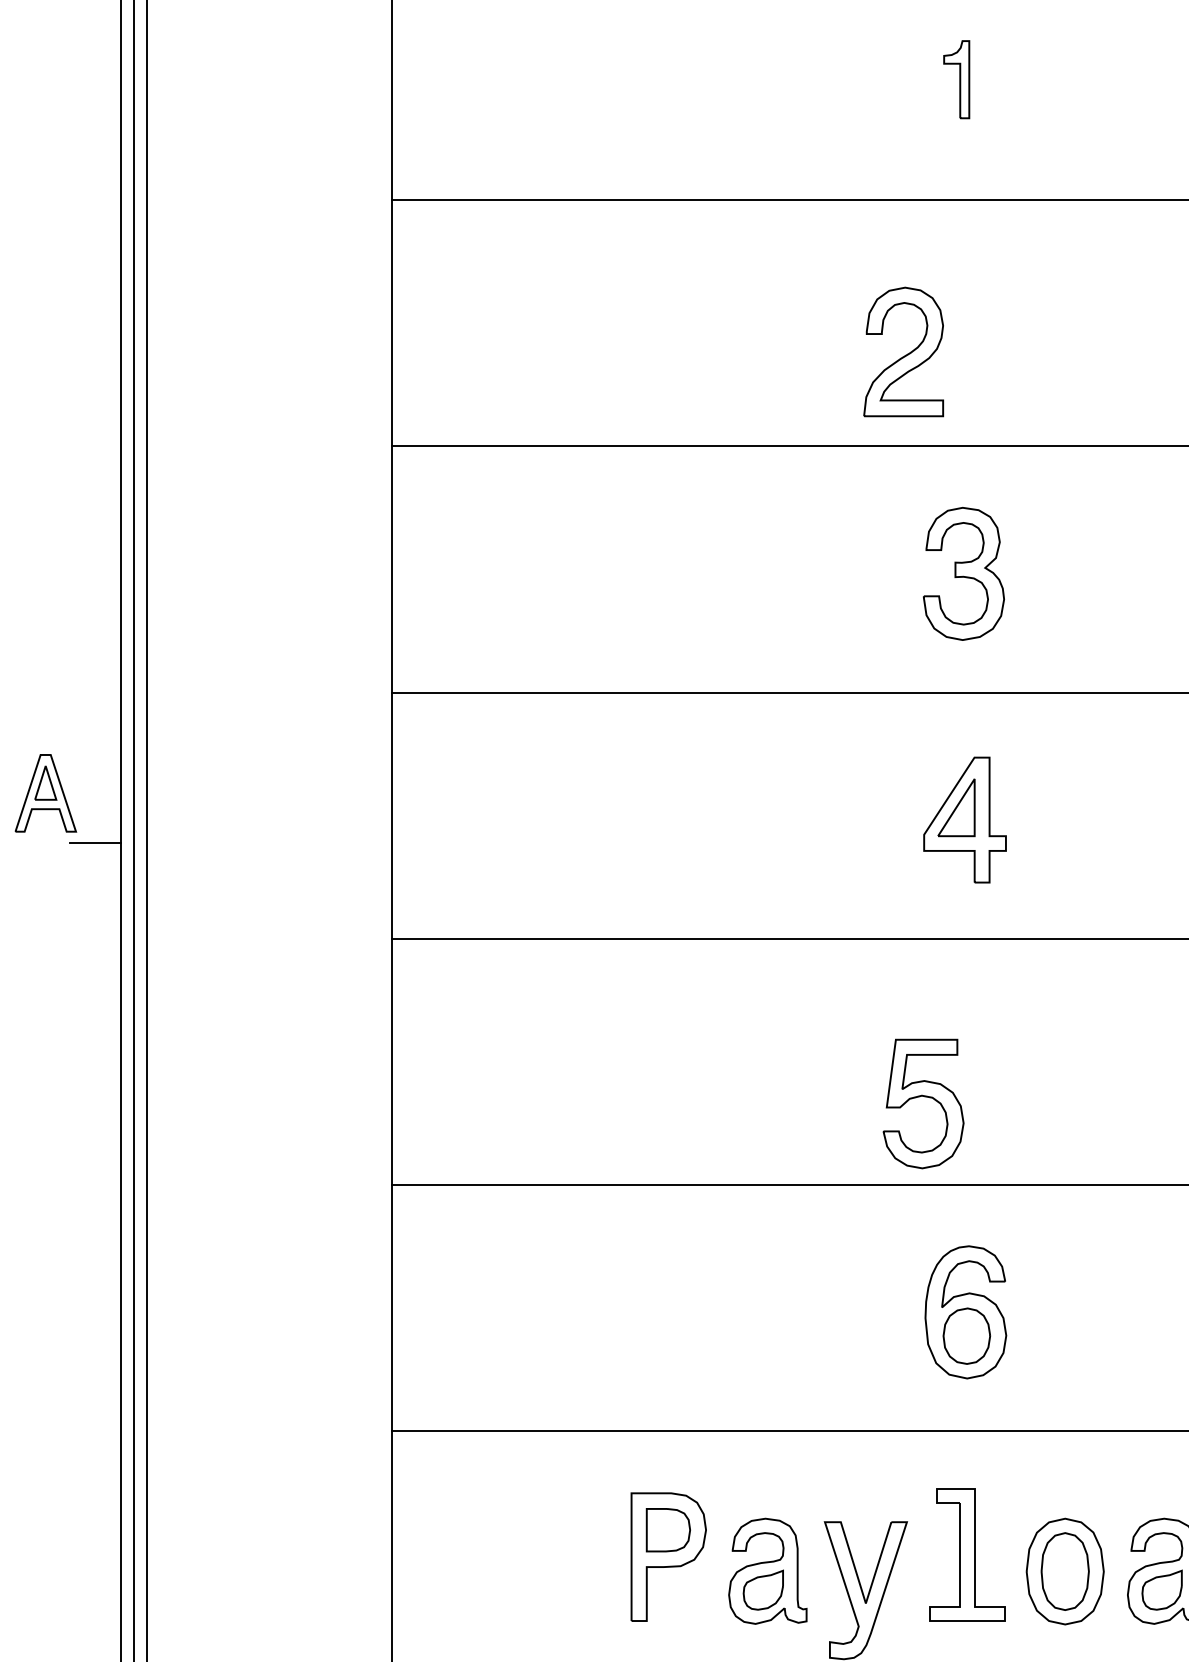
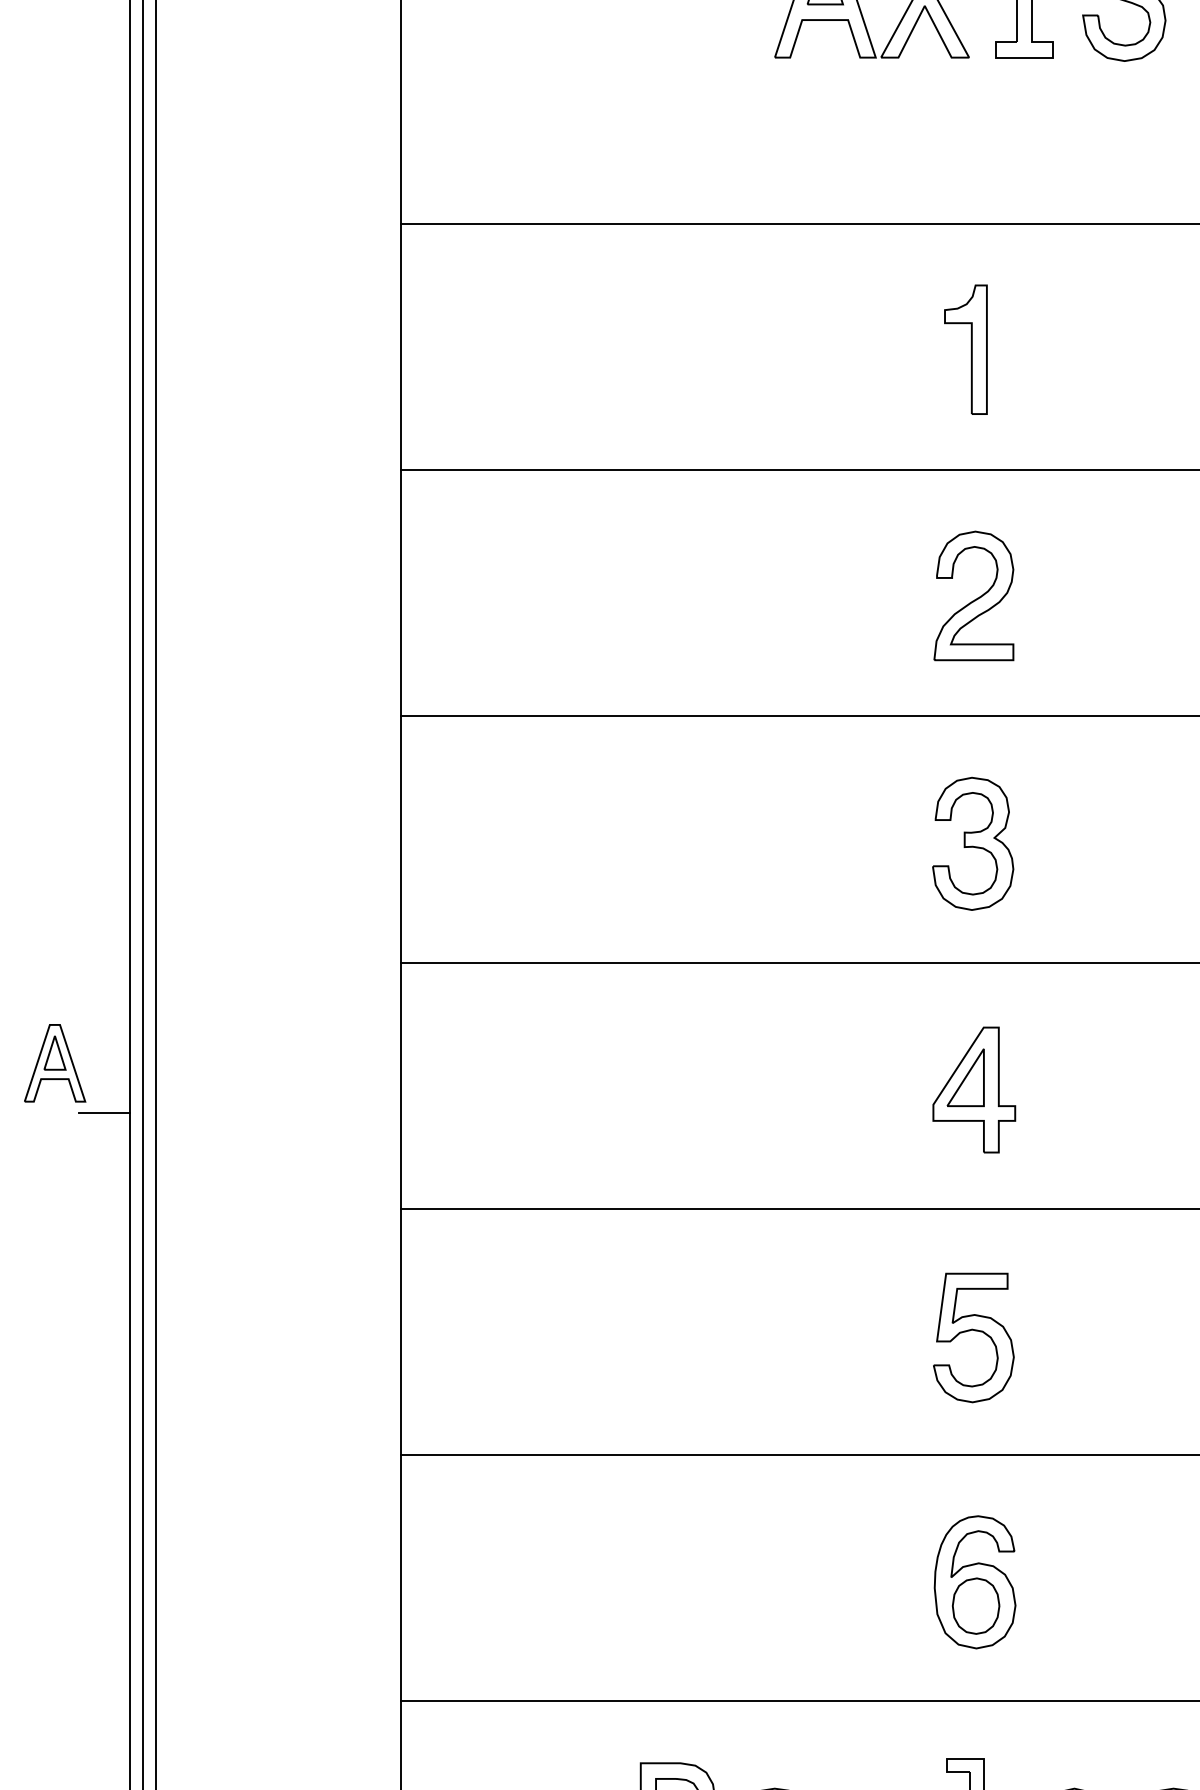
part: (956, 79) -> (965, 349), size x1.67
part: (903, 351) -> (973, 595), moved
part: (925, 1097) -> (975, 1331), moved

